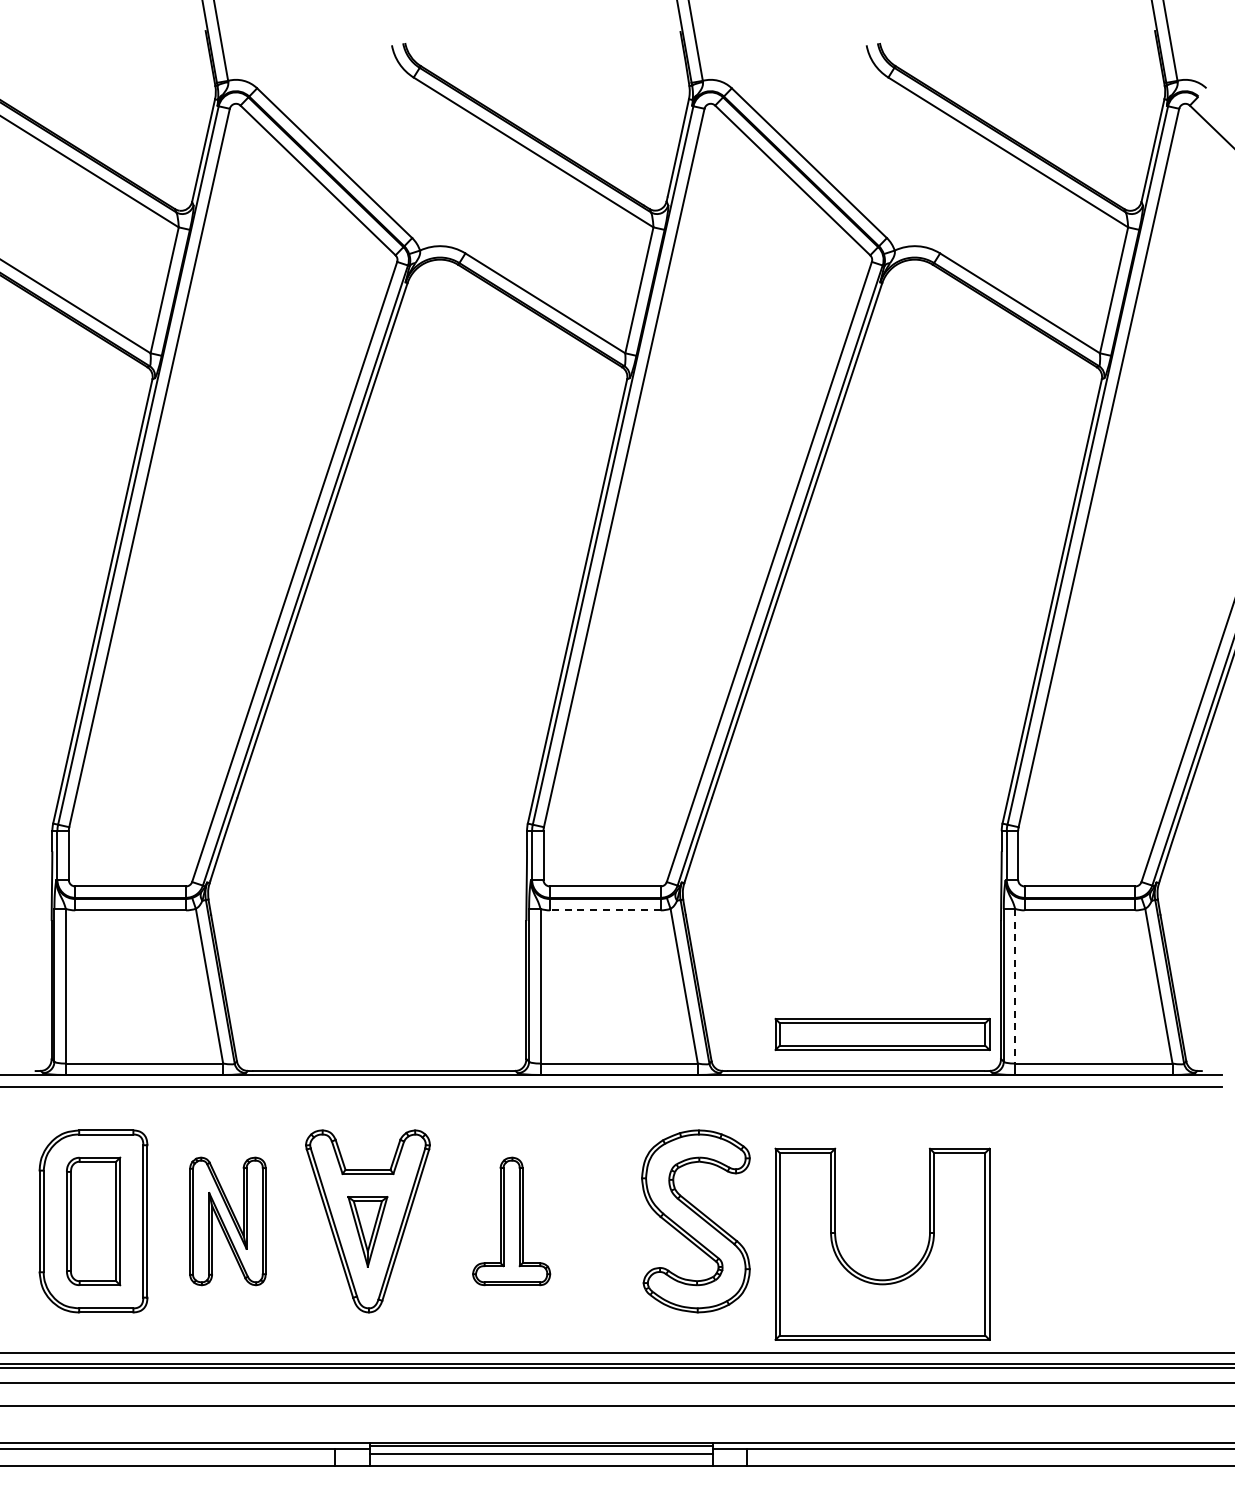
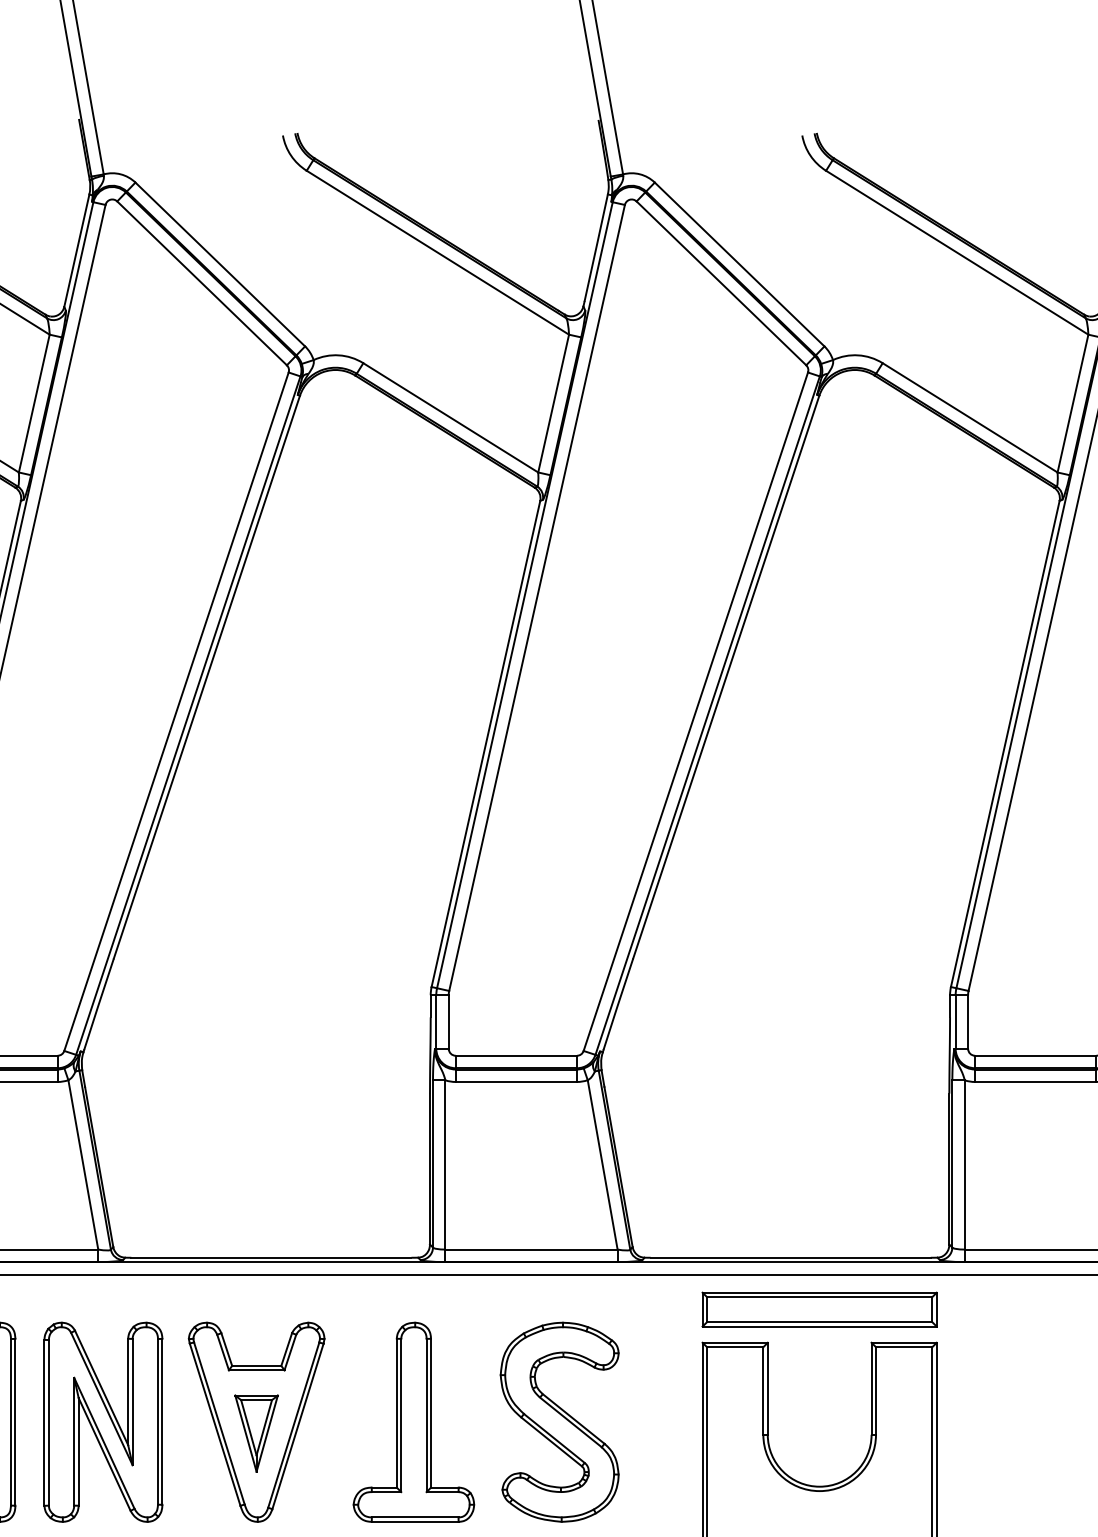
line: (604, 910) -> (515, 1082), dashed -> solid
line: (1015, 986) -> (965, 1165), dashed -> solid
part: (882, 1034) -> (819, 1309), moved
part: (227, 1221) -> (103, 1422), size x1.43
part: (511, 1221) -> (413, 1422), size x1.43
part: (695, 1221) -> (559, 1422), moved

